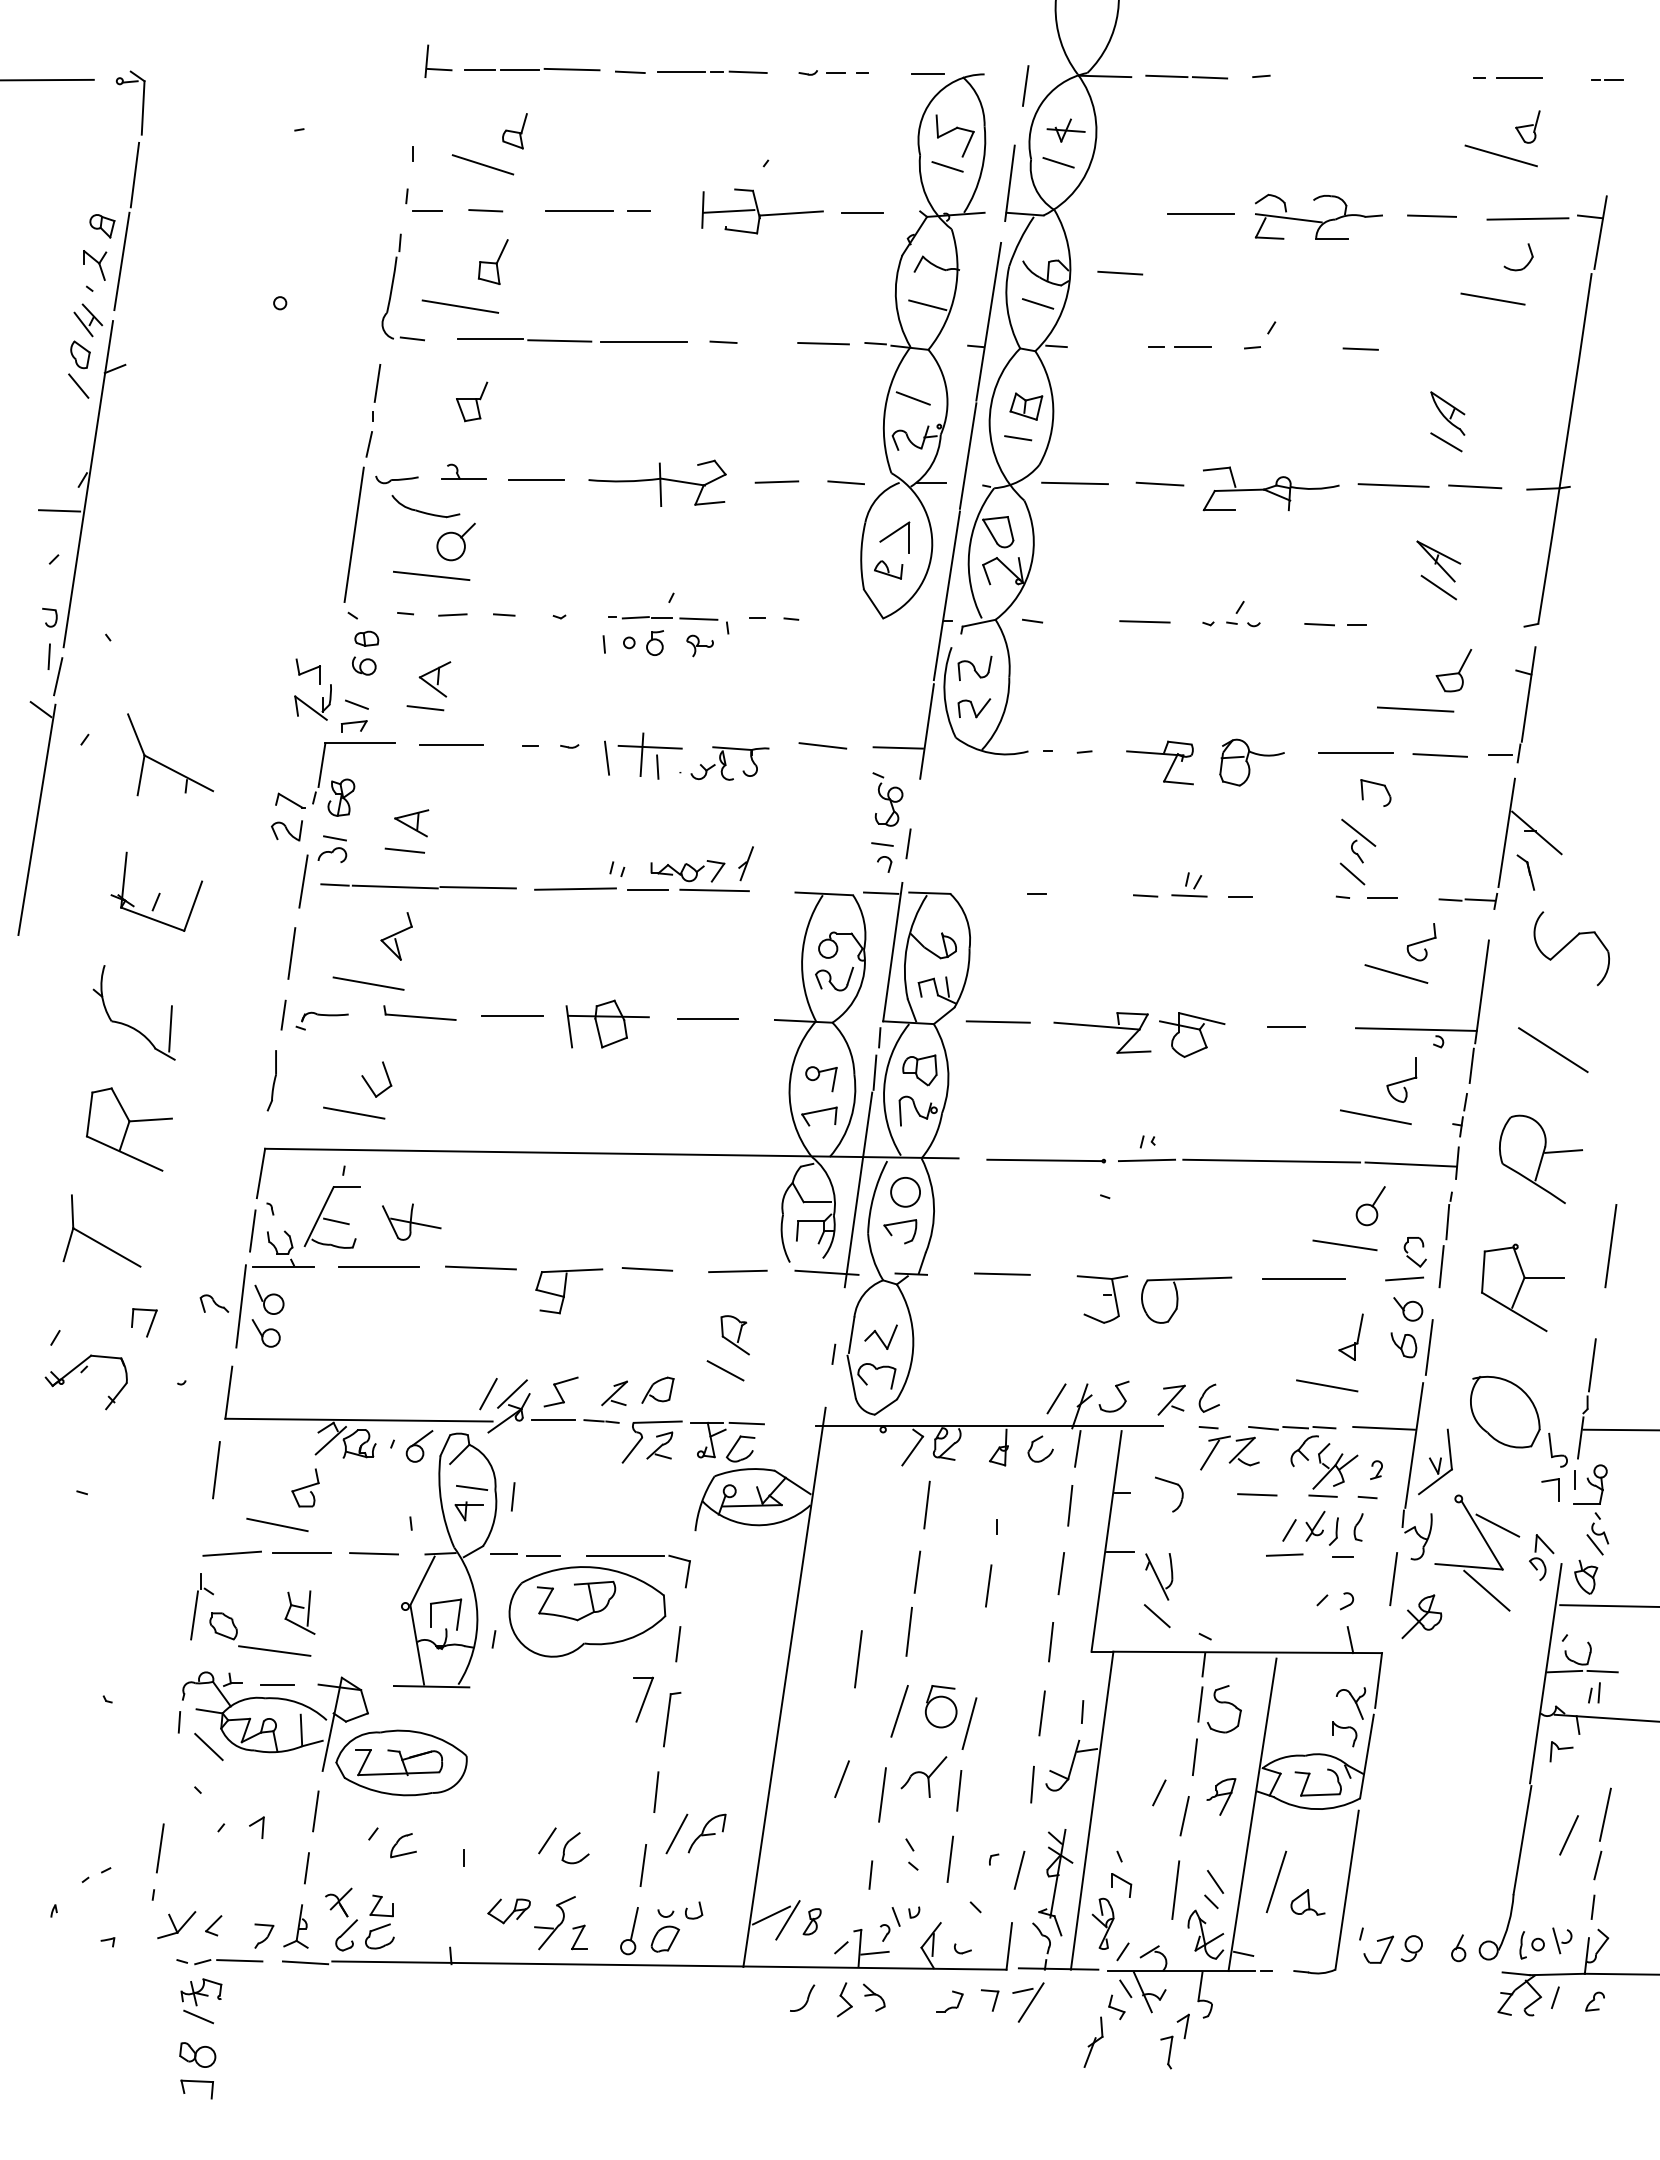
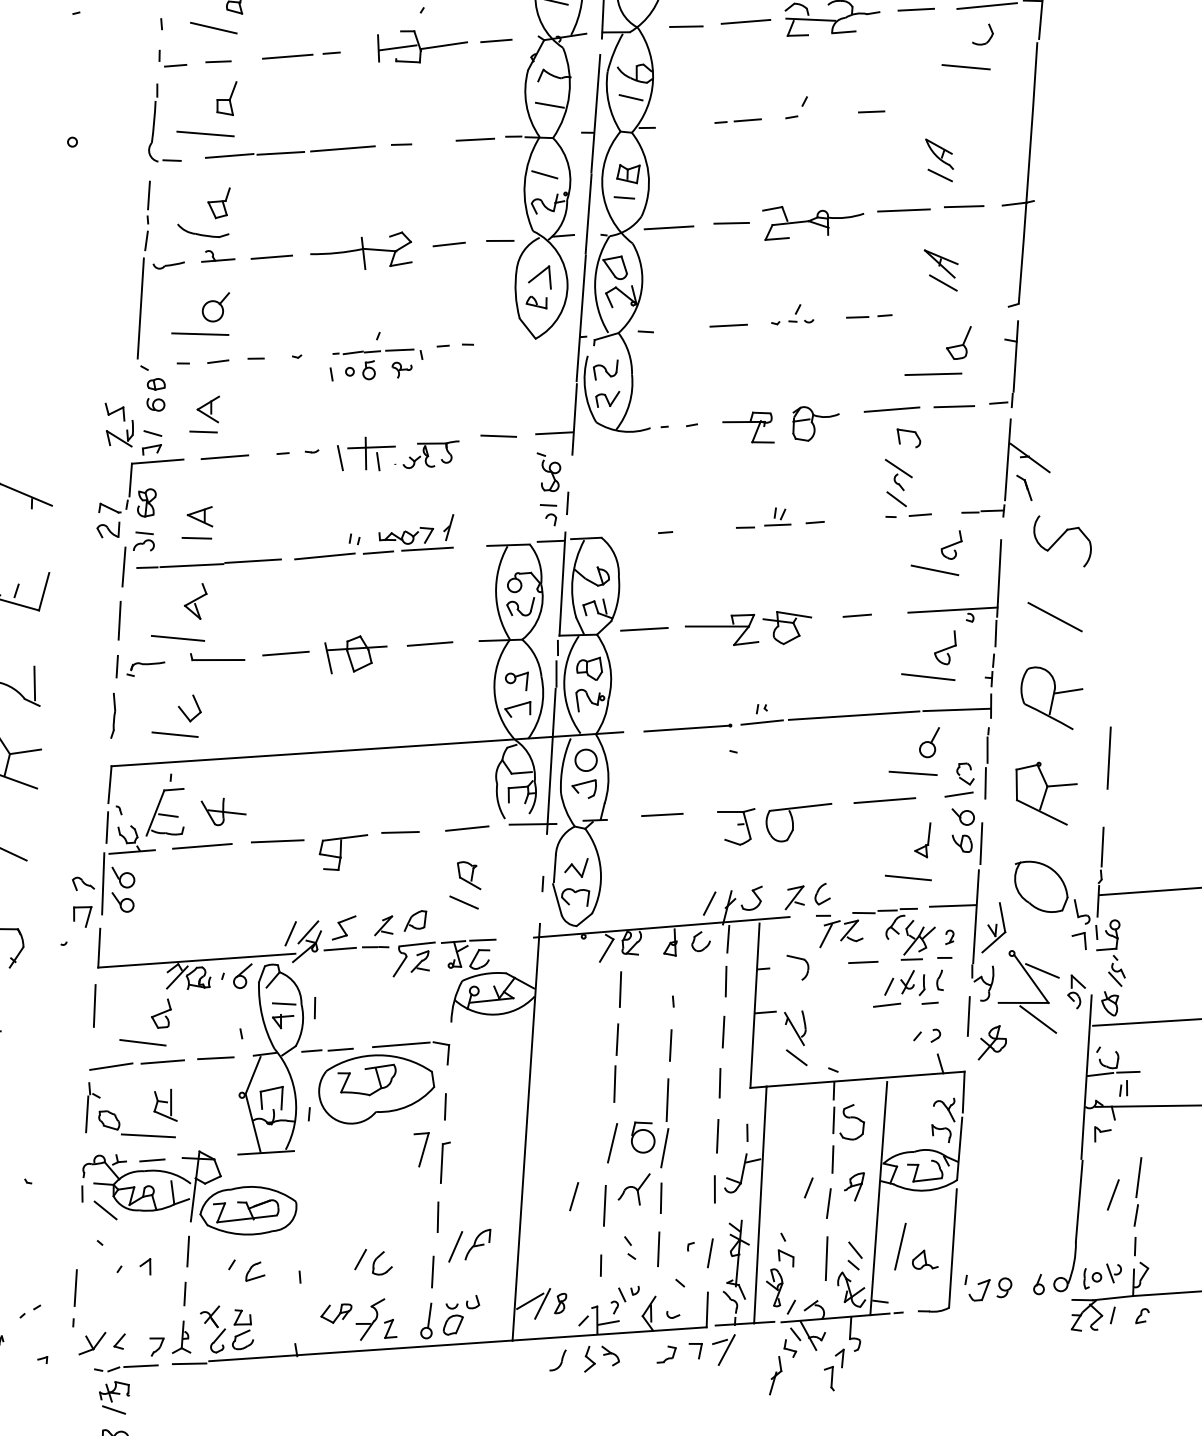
line: (1120, 272) -> (686, 26), moved
part: (425, 506) -> (202, 230), moved
part: (150, 1323) -> (87, 917), moved
line: (858, 1659) -> (667, 1100), moved

